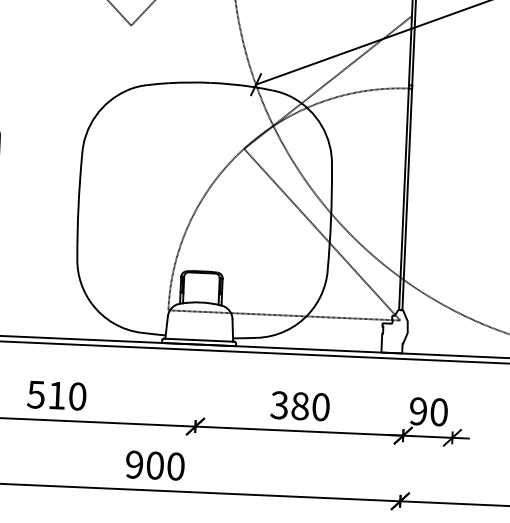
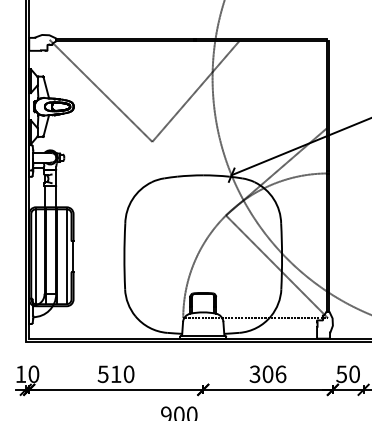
text: (310, 405) -> (274, 373), 380 -> 306
text: (418, 410) -> (341, 373), 90 -> 50

